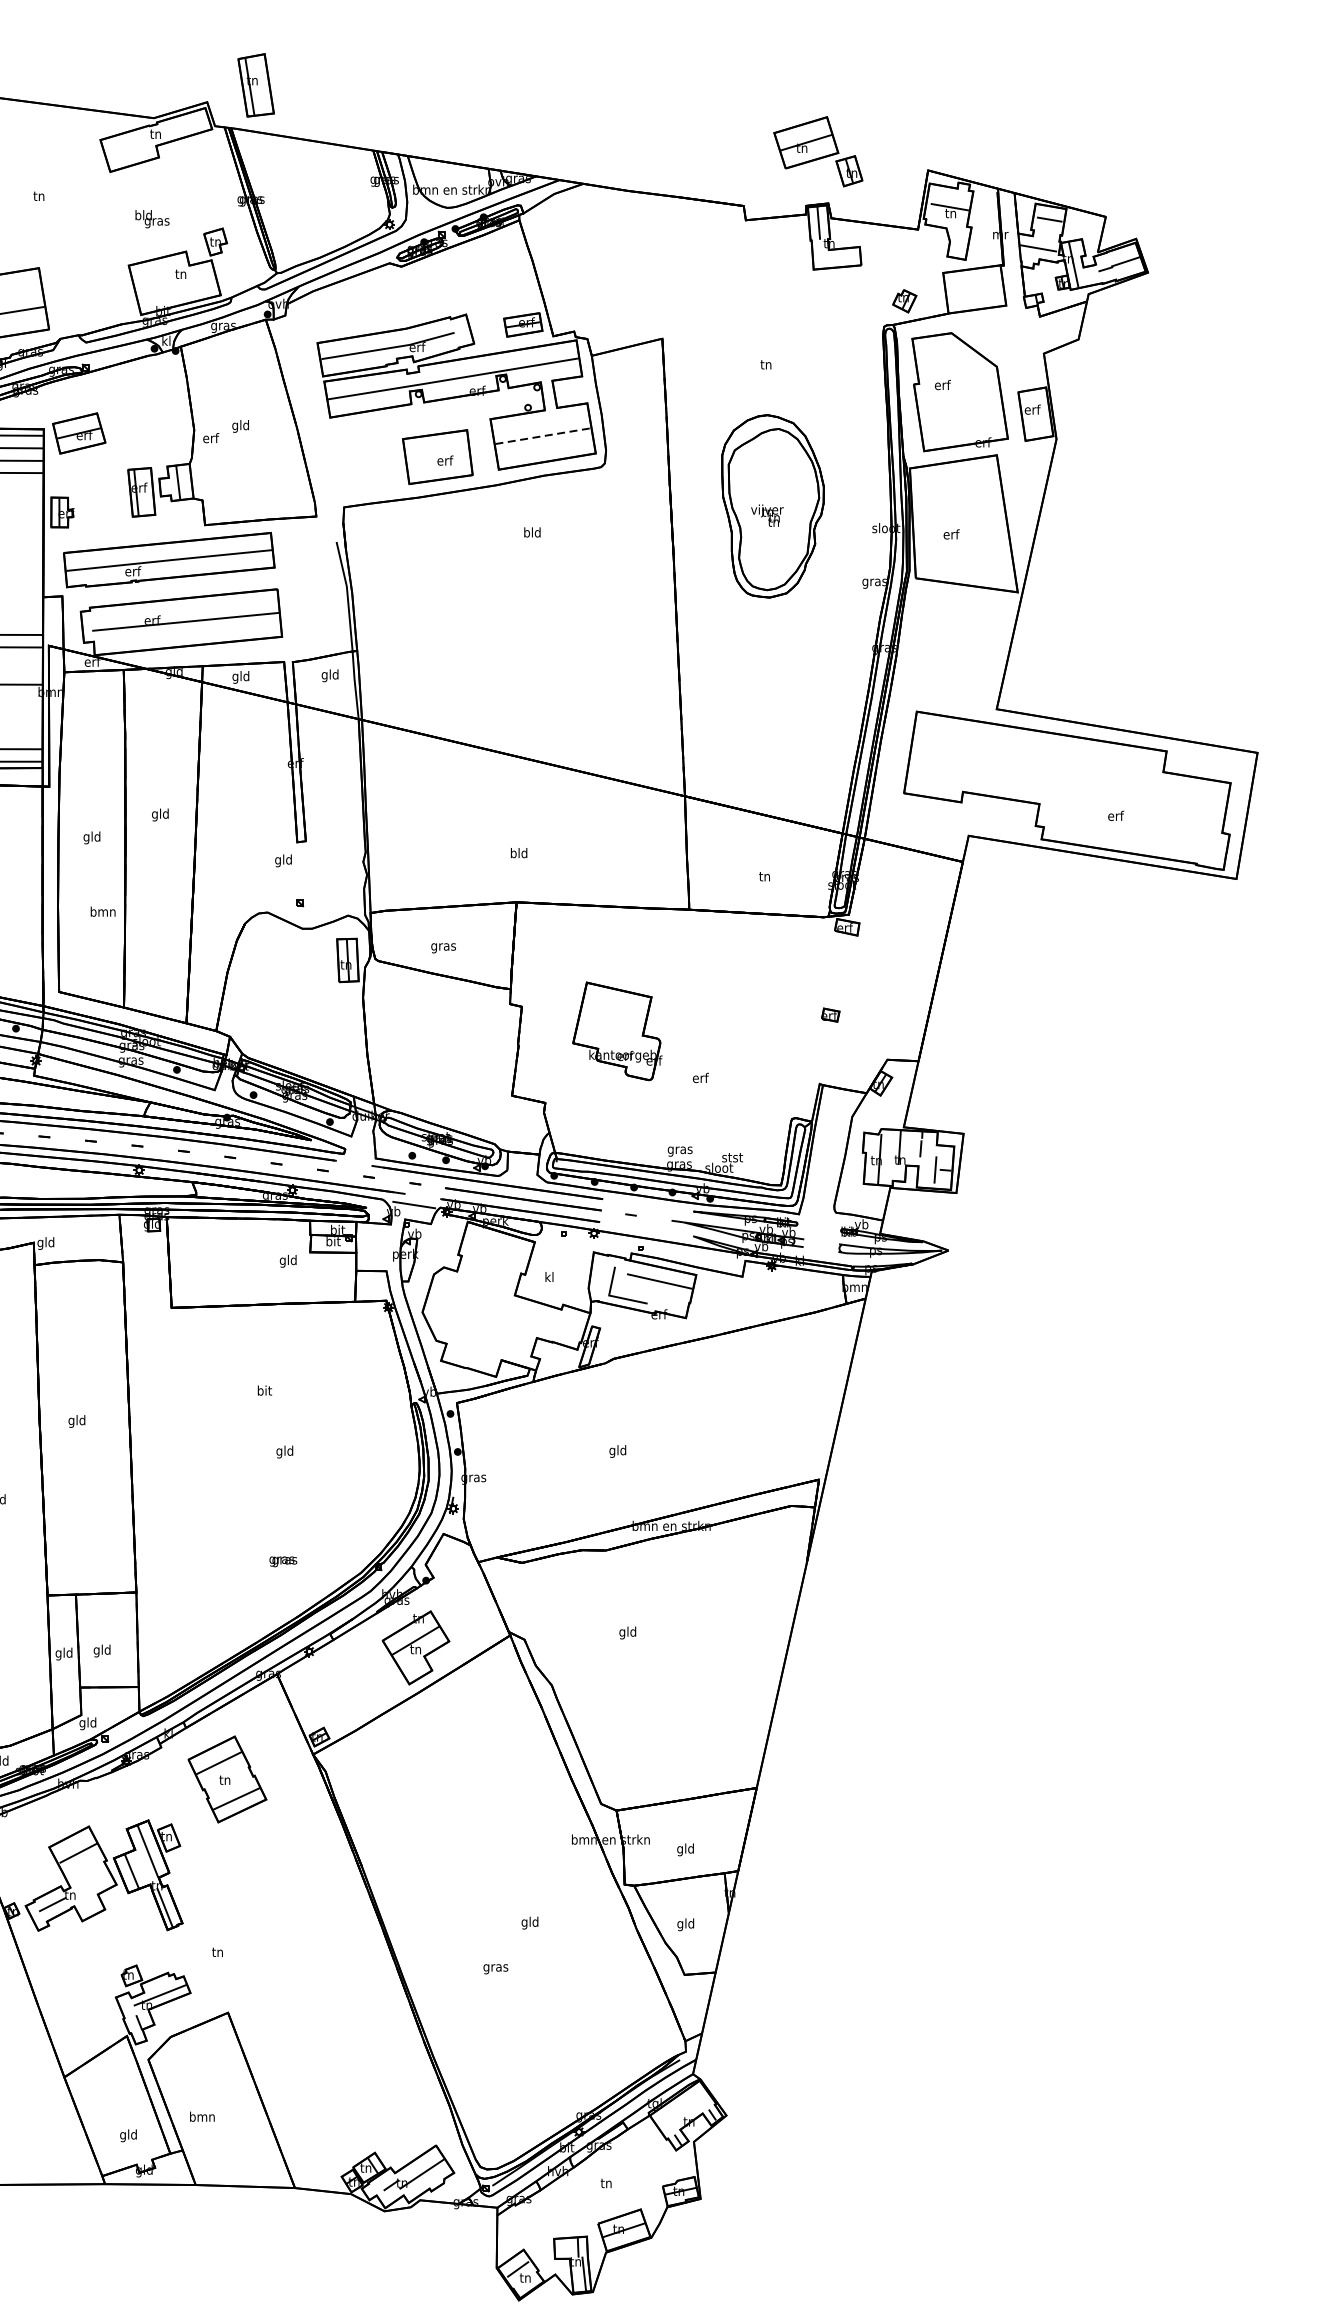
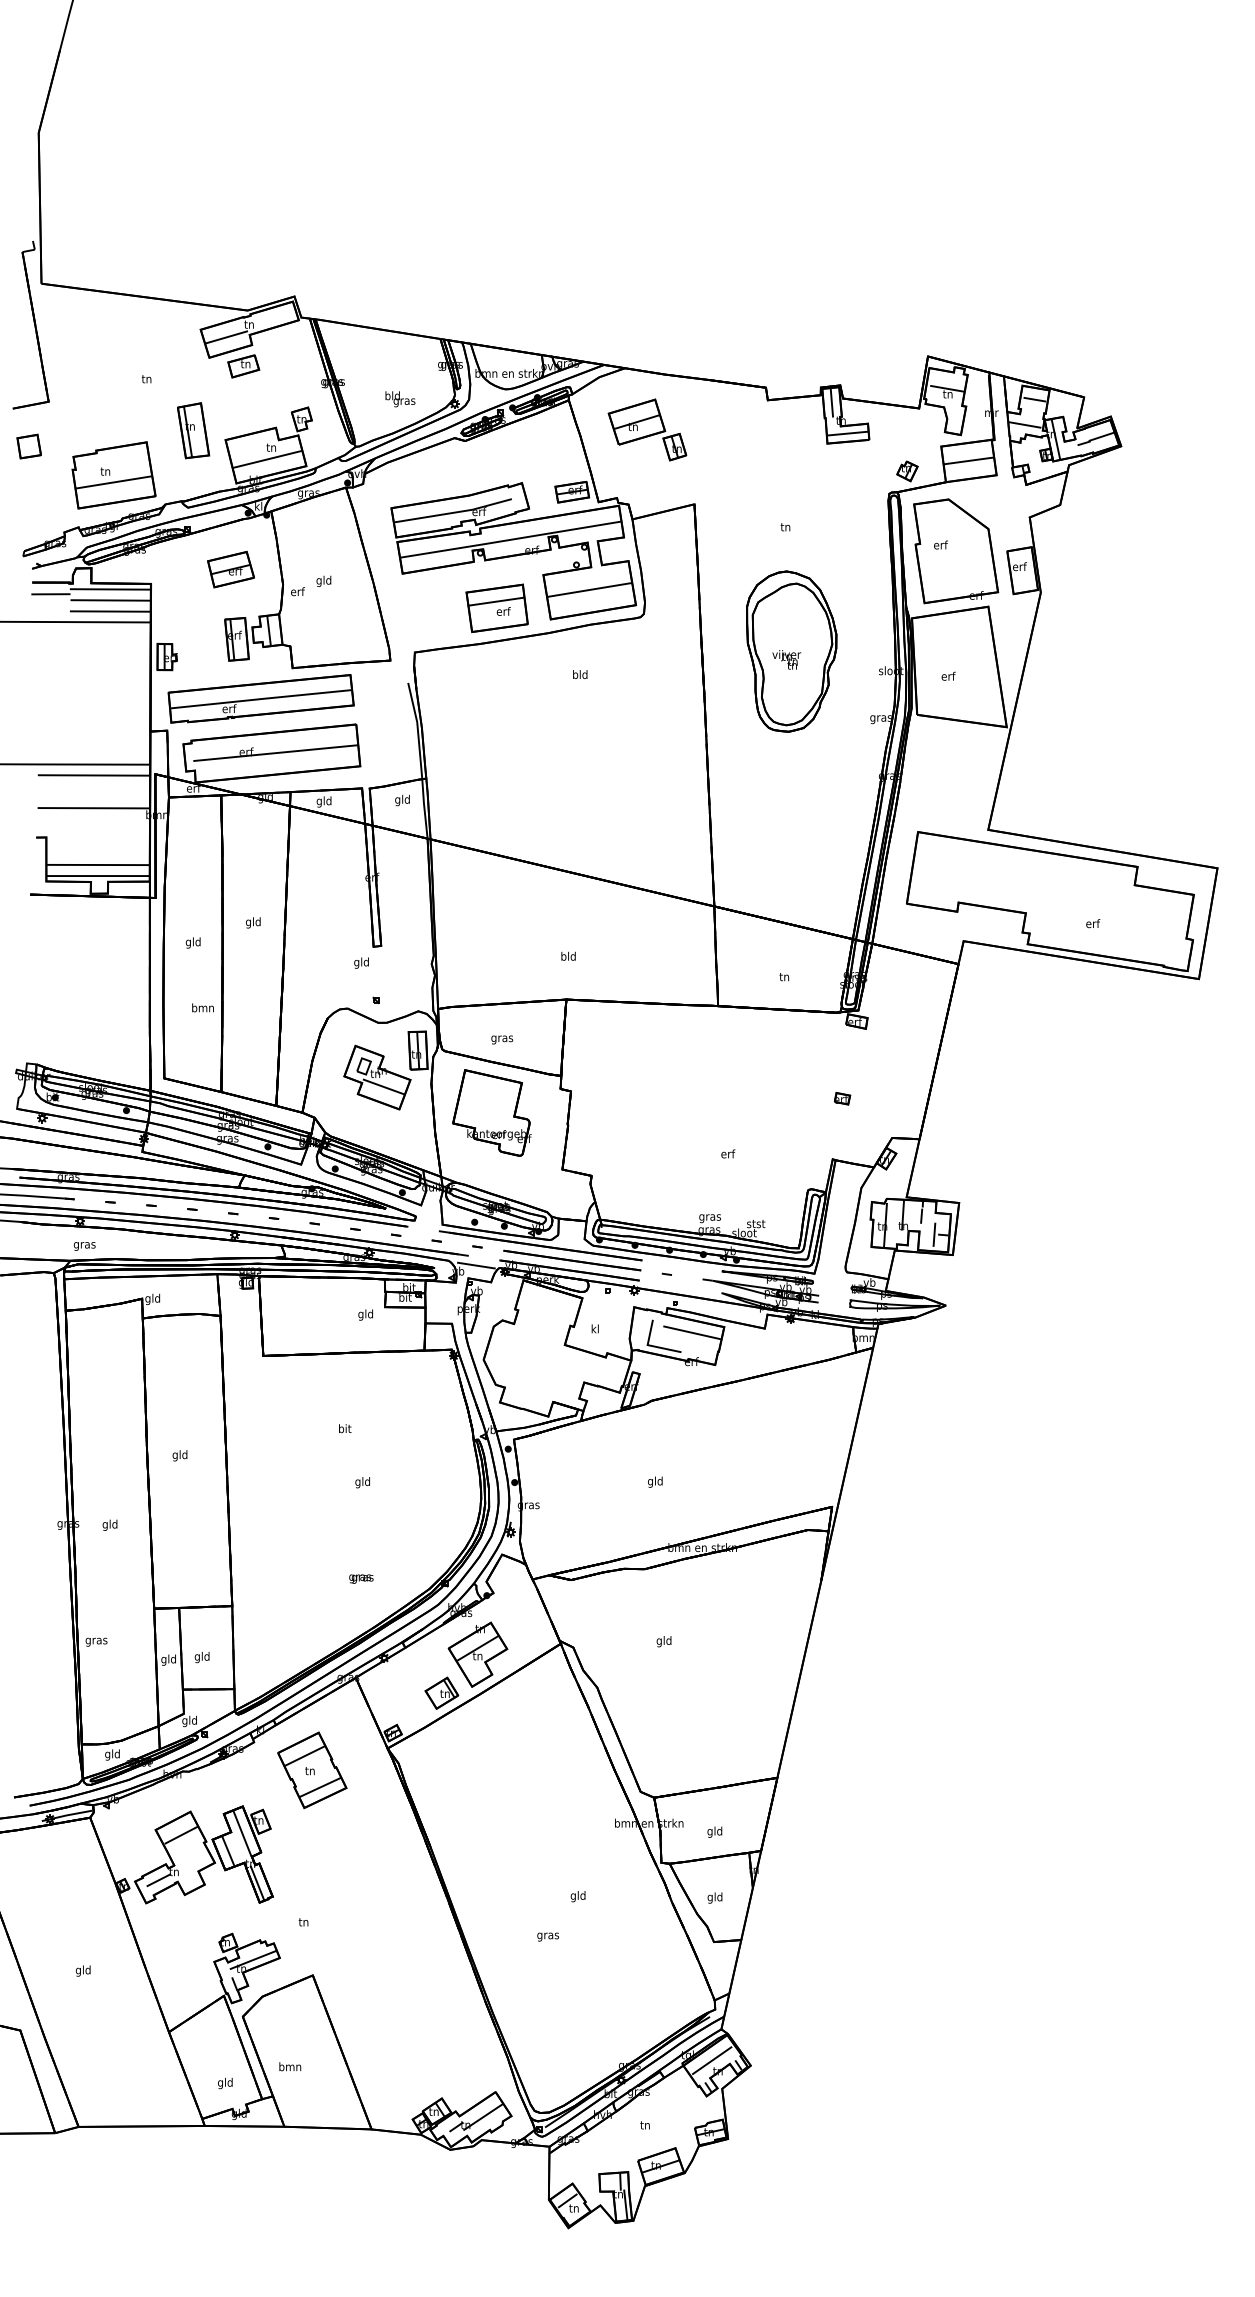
part: (256, 85) -> (193, 430), moved
line: (129, 148) -> (226, 337), added
part: (818, 151) -> (647, 429), moved
part: (149, 181) -> (243, 366), added
text: (152, 219) -> (400, 399), moved
line: (836, 258) -> (847, 433), added
line: (176, 287) -> (267, 459), added
line: (974, 288) -> (968, 460), added
part: (78, 433) -> (230, 569), moved
line: (542, 435) -> (589, 589), dashed -> solid
line: (435, 449) -> (495, 601), added
part: (301, 990) -> (377, 1077), added
part: (616, 1030) -> (491, 1112), moved
part: (374, 1690) -> (441, 1692), added
line: (681, 2109) -> (711, 2060), added

